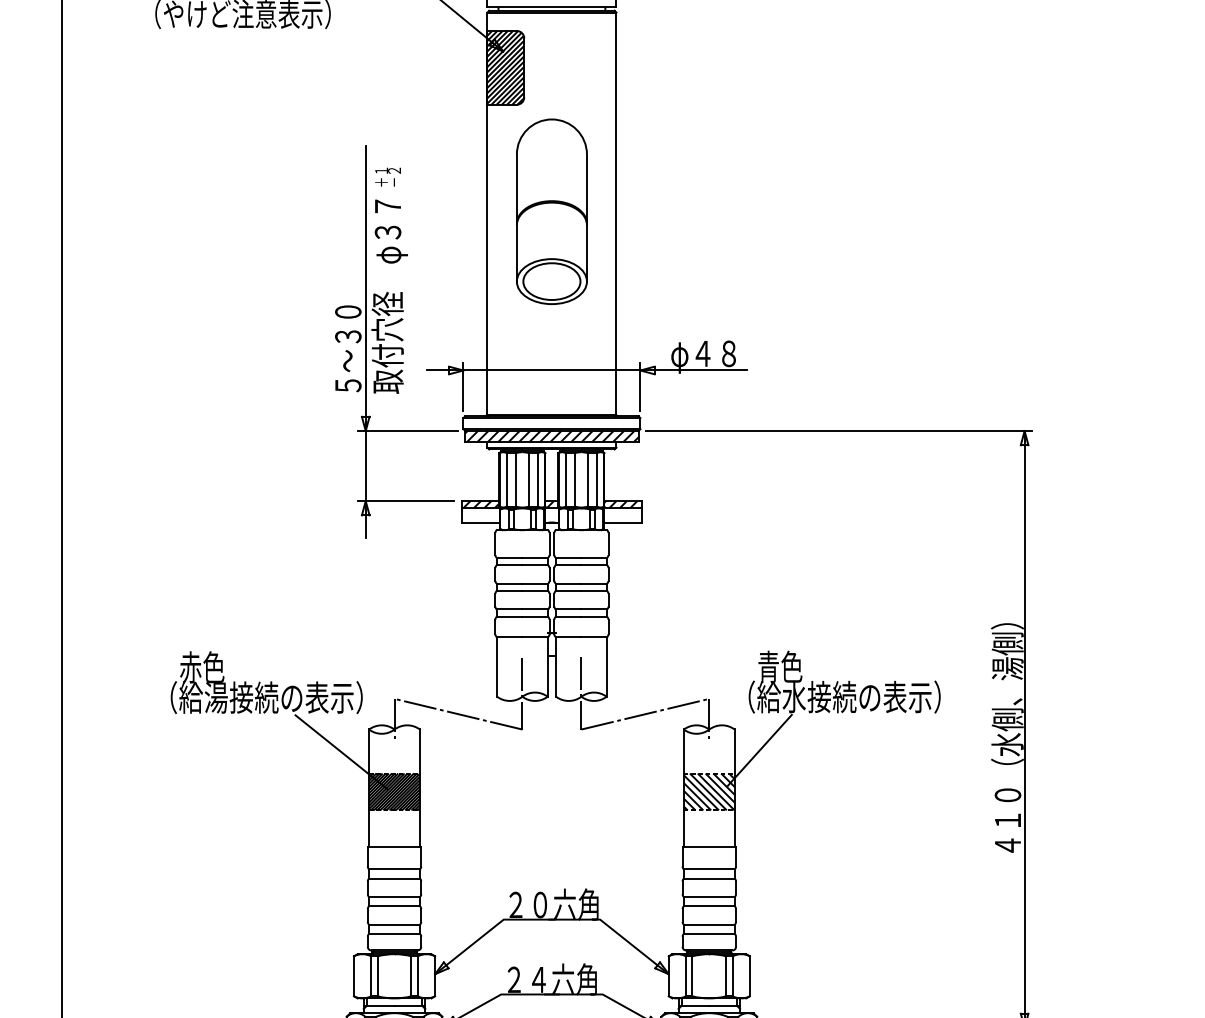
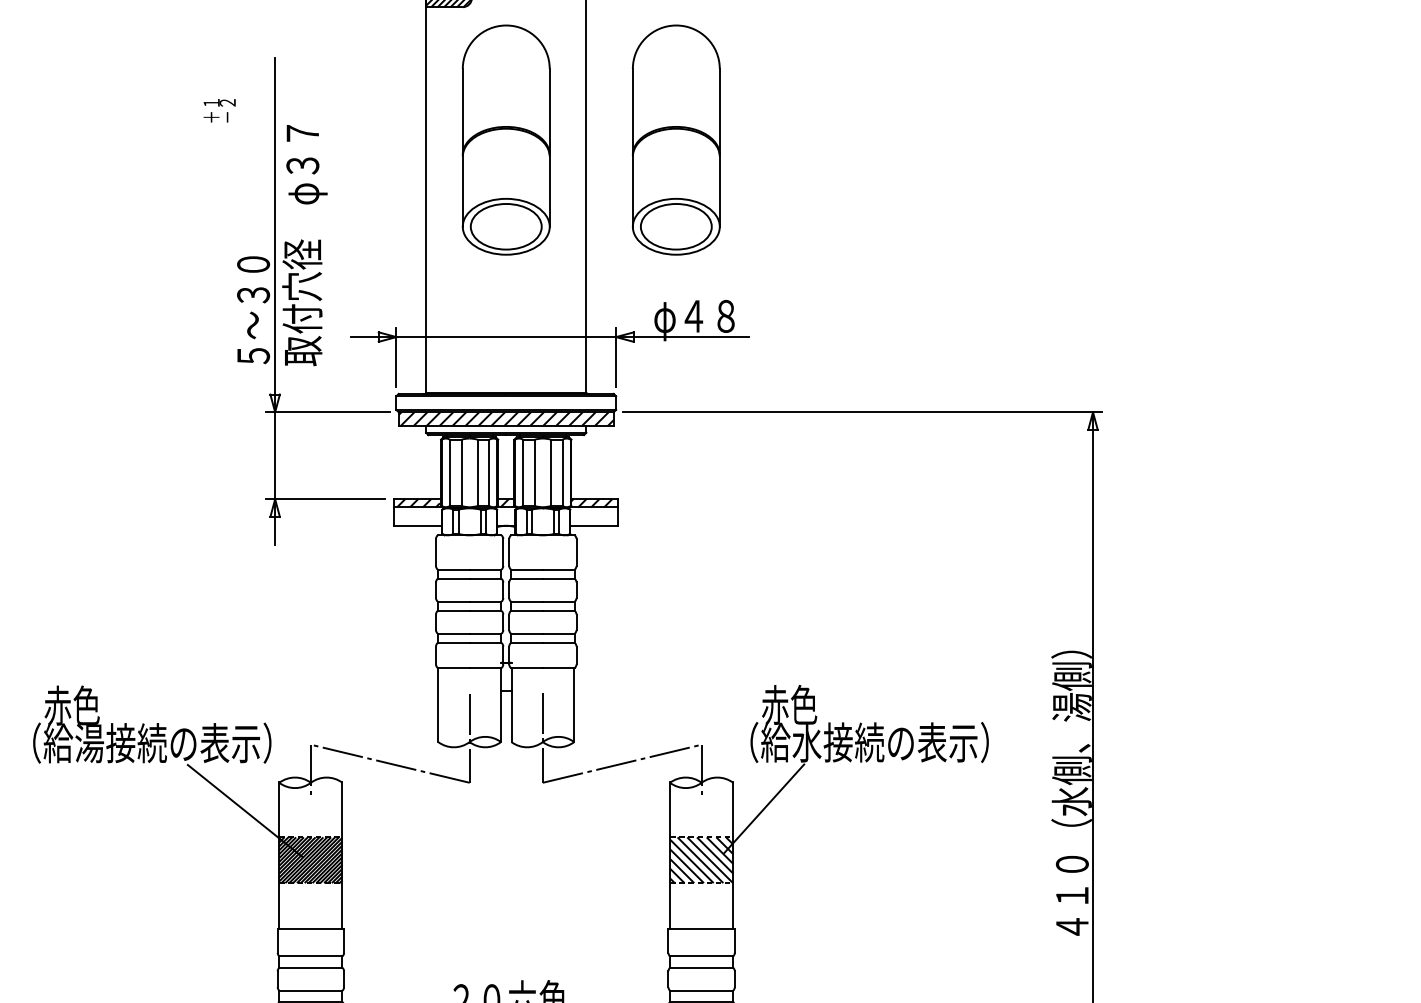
text: (387, 176) -> (218, 109), moved
part: (688, 211) -> (675, 139), added
text: (768, 667) -> (775, 705), 青色 -> 赤色

